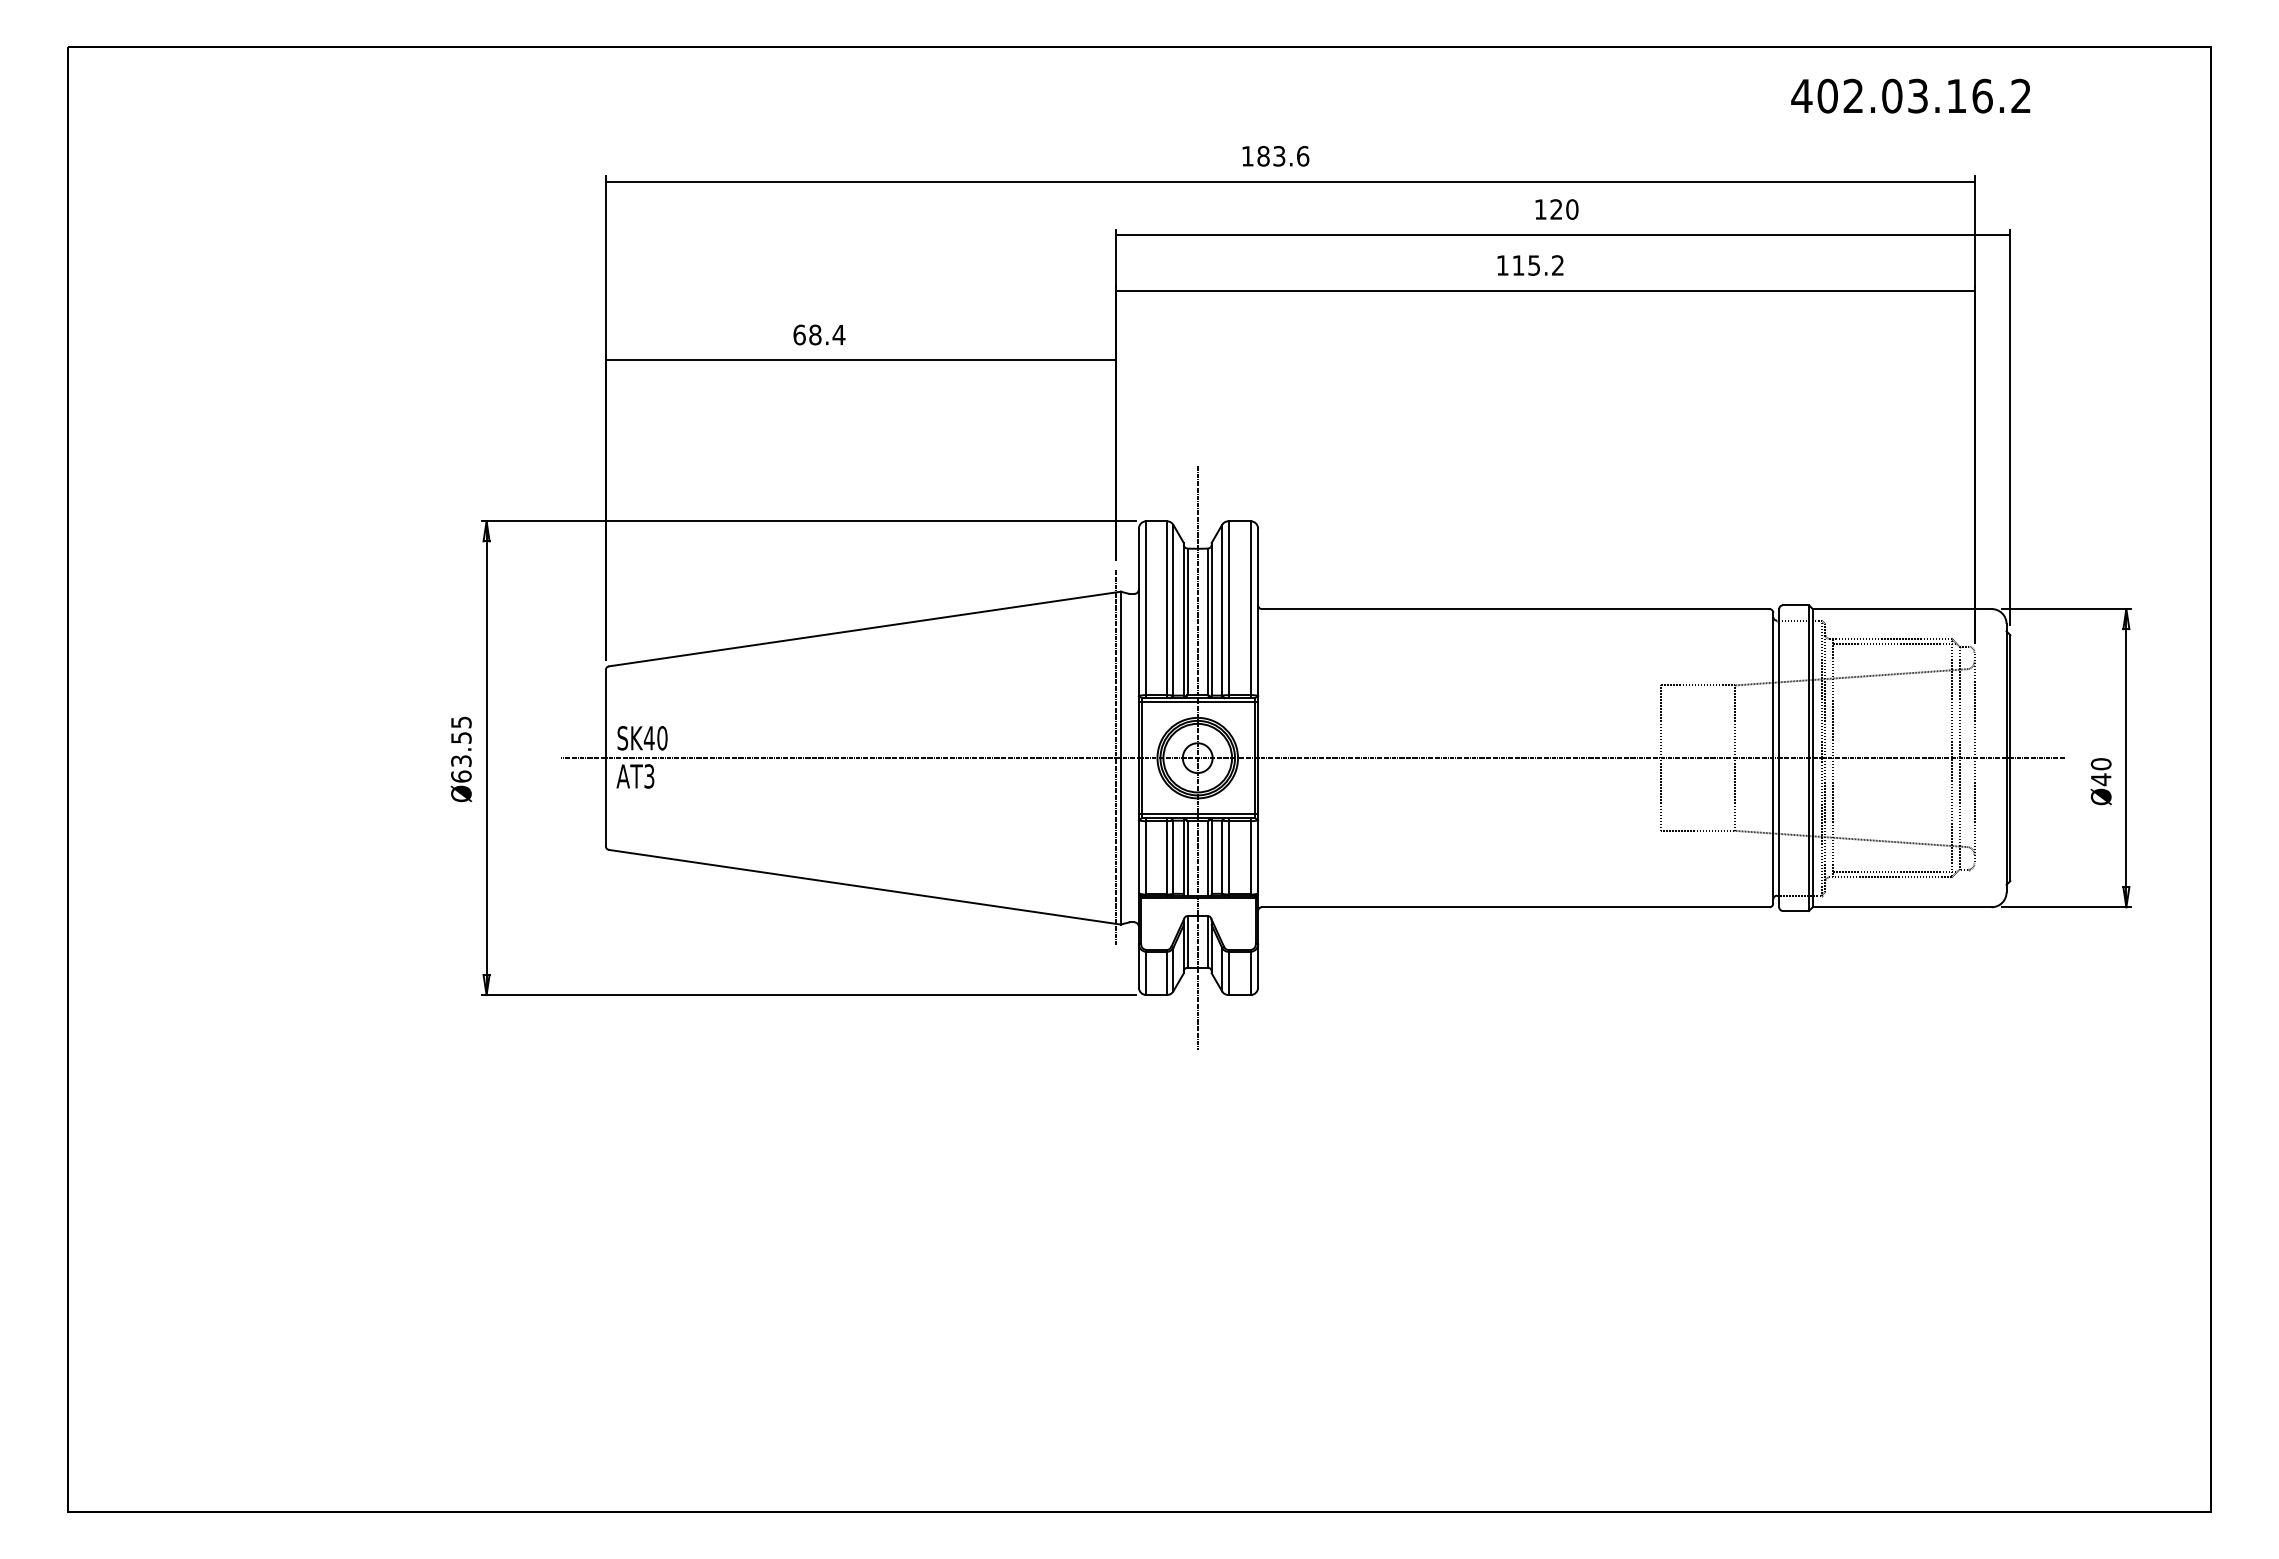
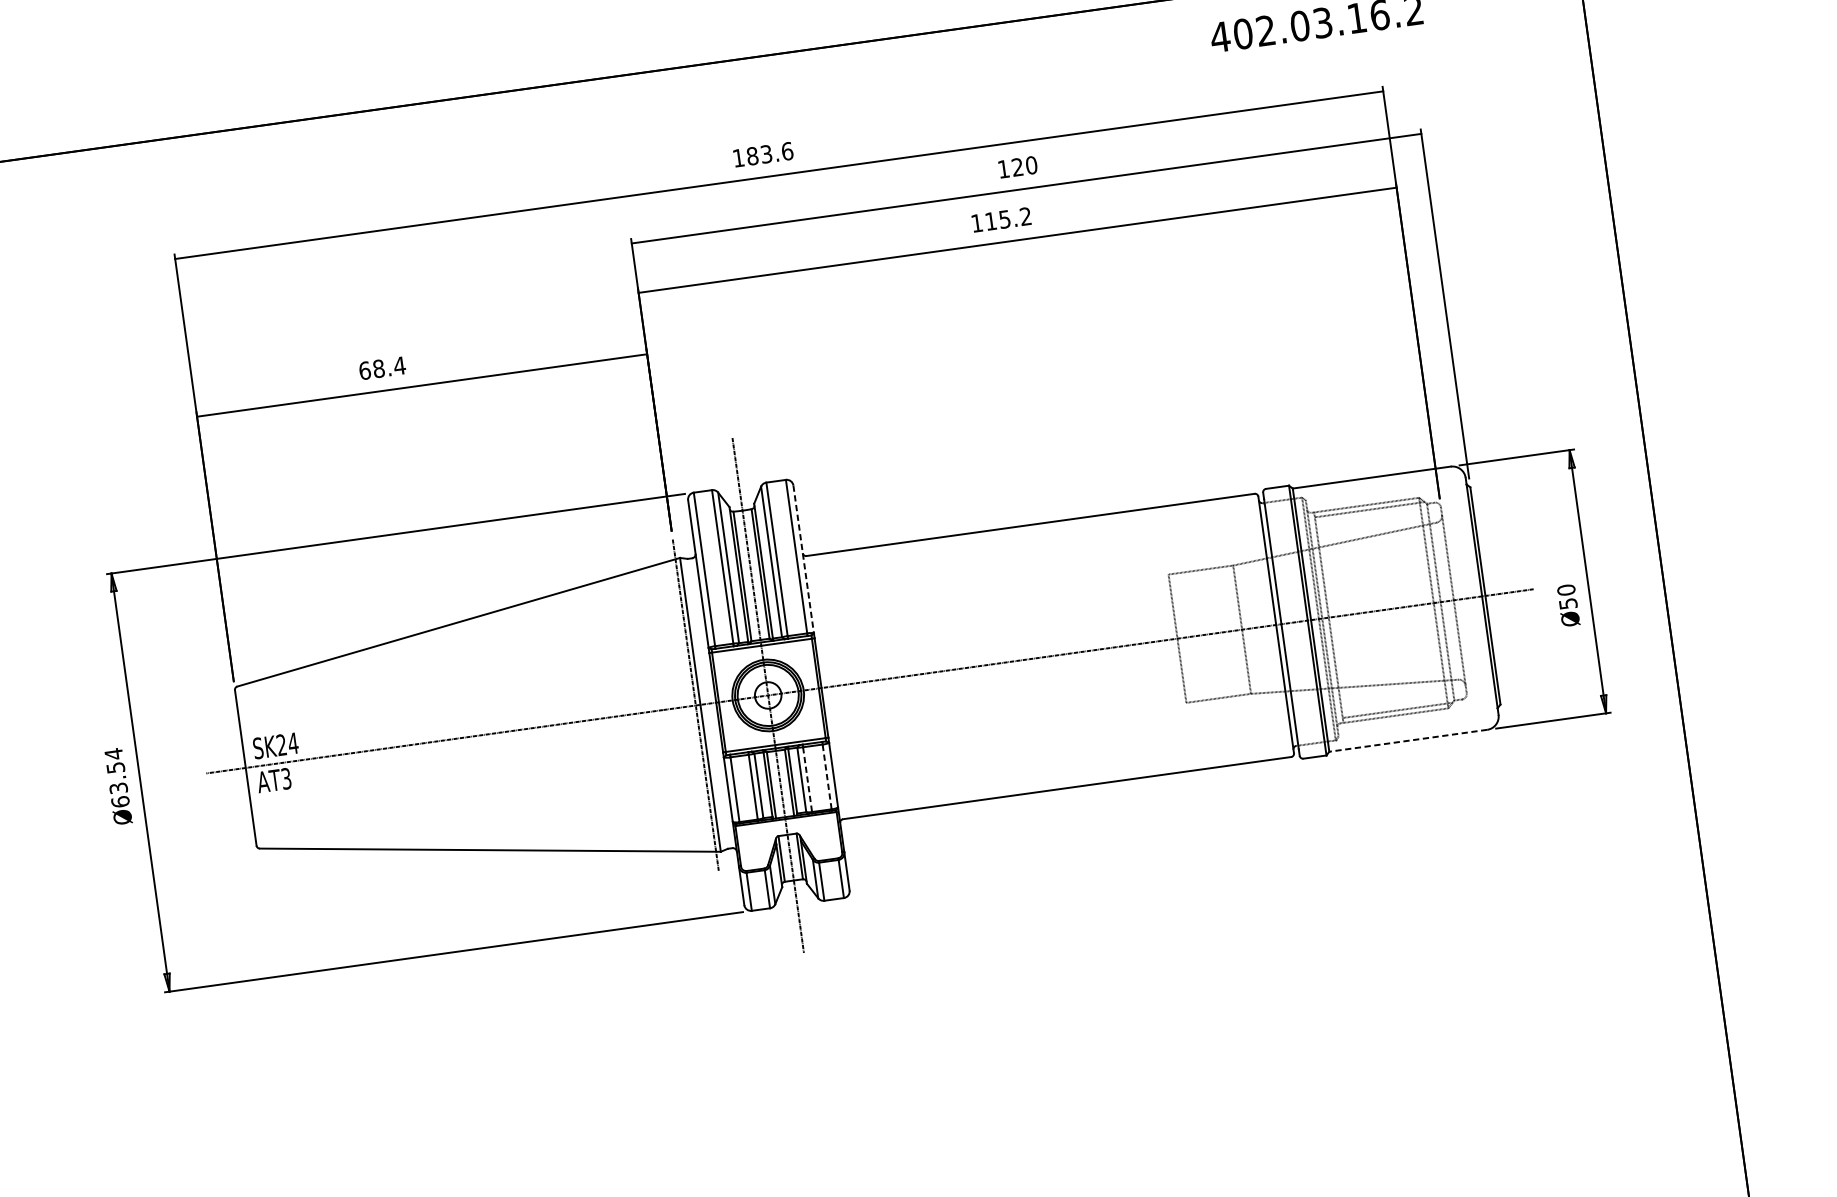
line: (1258, 612) -> (804, 559), solid -> dashed
text: (461, 722) -> (114, 754), Ø63.55 -> Ø63.54
text: (655, 738) -> (287, 744), SK40 -> SK24
text: (2101, 779) -> (1568, 603), Ø40 -> Ø50
line: (1228, 857) -> (807, 779), solid -> dashed
line: (1250, 857) -> (826, 776), solid -> dashed
line: (1901, 907) -> (1407, 741), solid -> dashed

